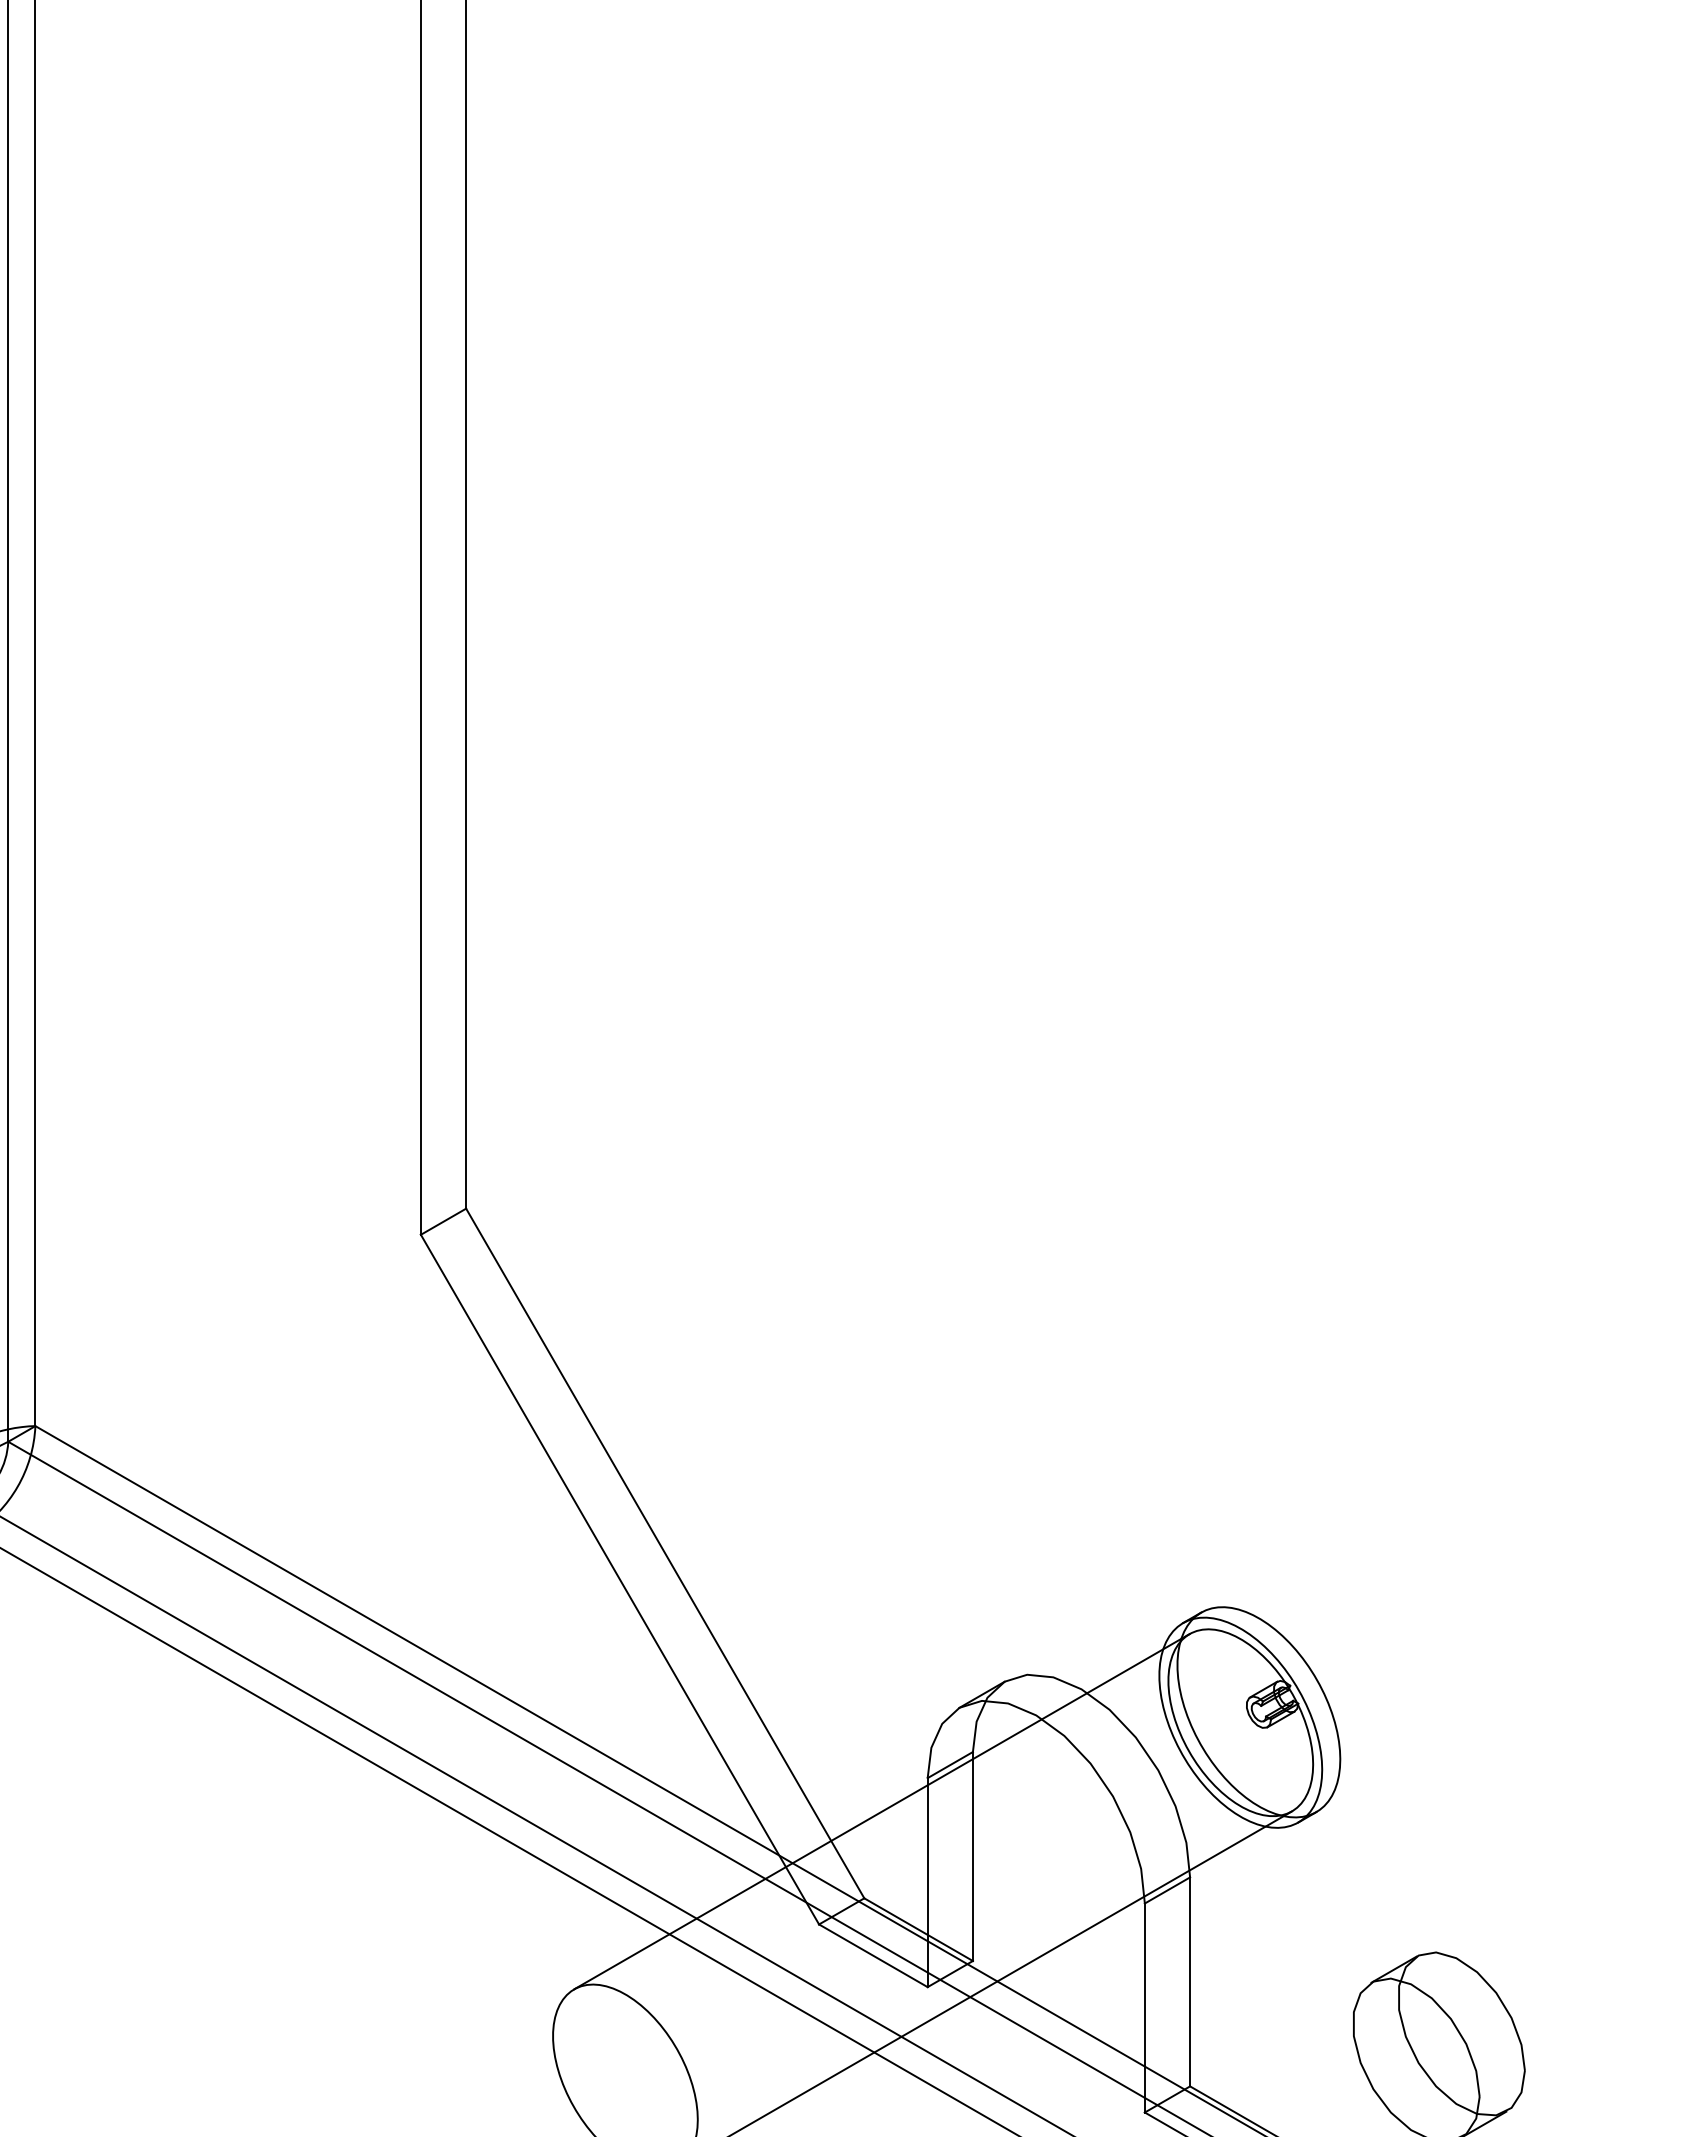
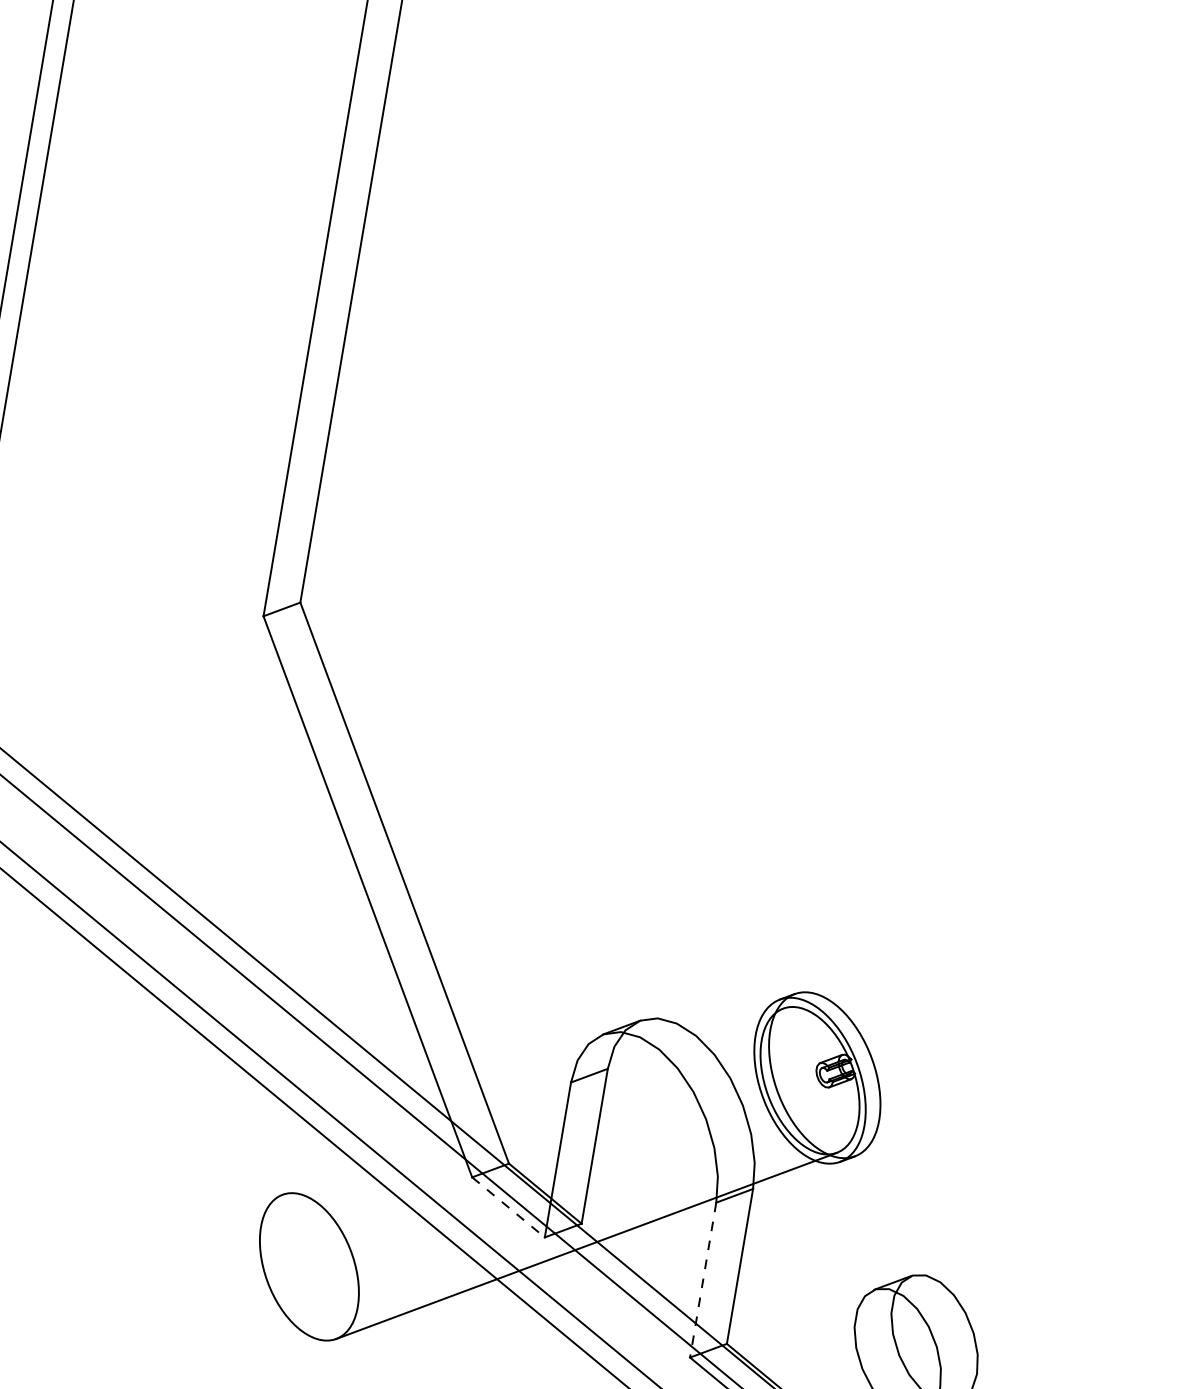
line: (881, 1811) -> (532, 1101), removed
line: (873, 1955) -> (508, 1207), solid -> dashed
line: (1144, 2008) -> (702, 1280), solid -> dashed

